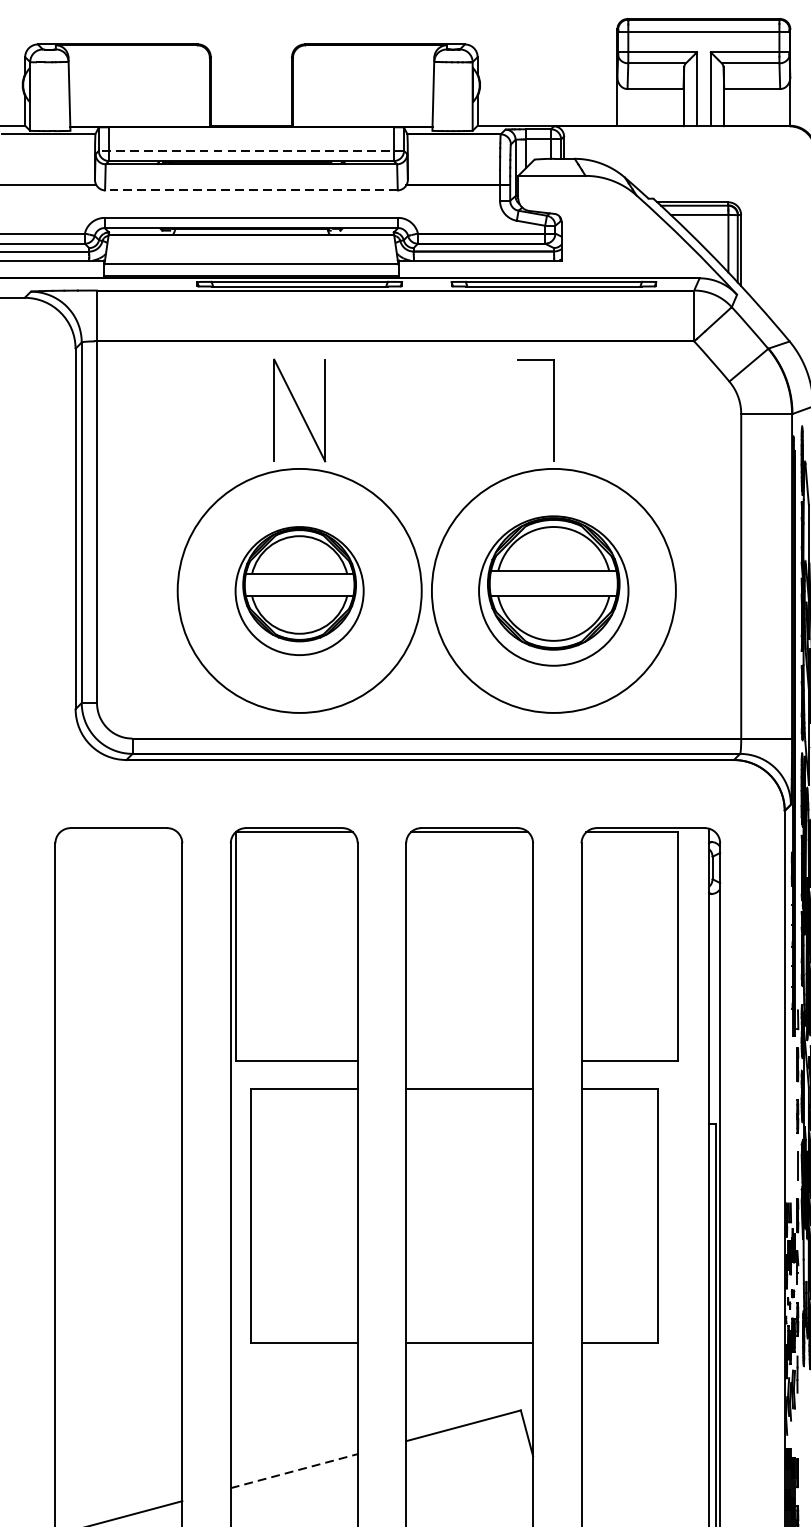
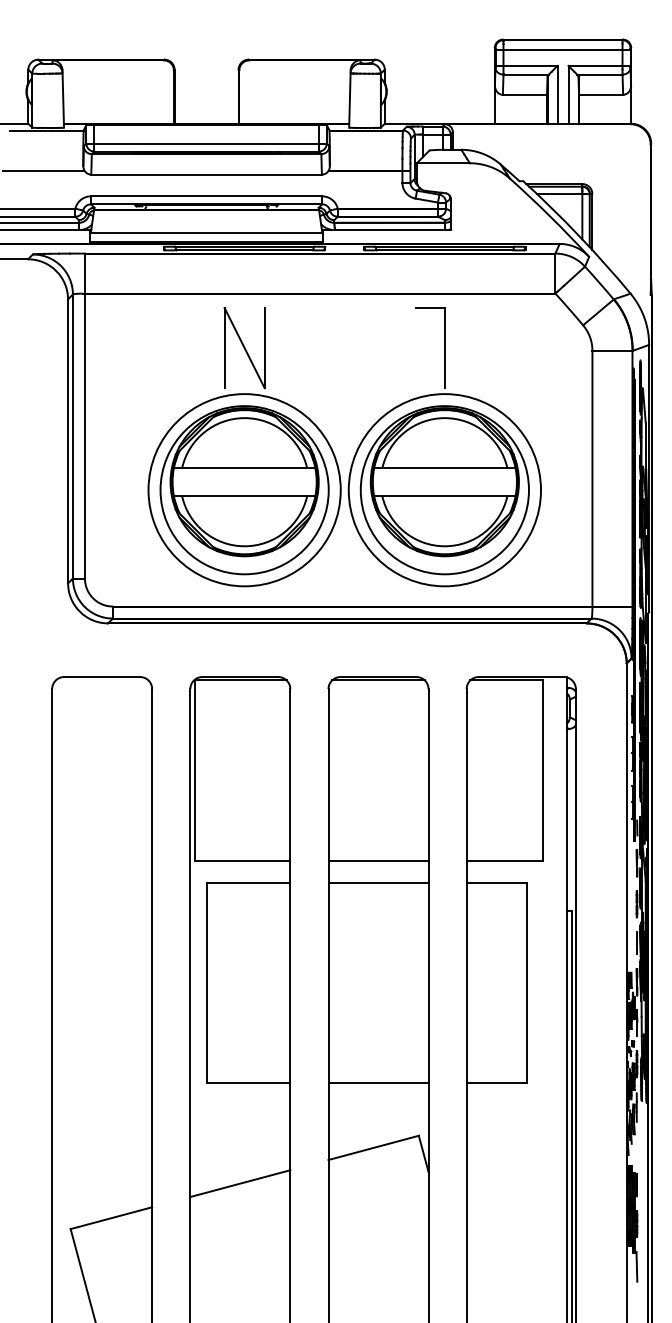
line: (251, 150) -> (206, 143), dashed -> solid
line: (251, 190) -> (206, 174), dashed -> solid
part: (299, 591) -> (244, 490), size x1.67
part: (553, 591) -> (444, 490), size x1.43
line: (469, 1060) -> (378, 860), added
line: (294, 1471) -> (240, 1183), dashed -> solid

